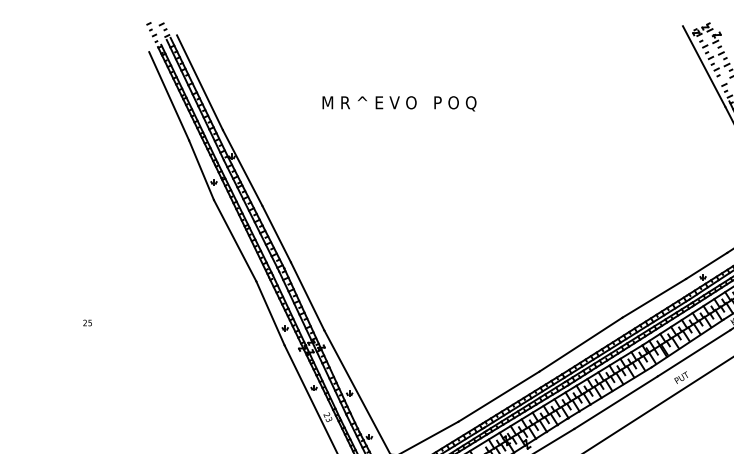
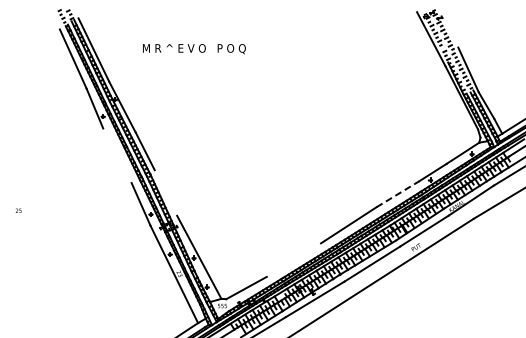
text: (399, 104) -> (194, 49), moved
line: (235, 240) -> (117, 155), removed
line: (306, 295) -> (165, 192), removed
line: (653, 298) -> (397, 194), solid -> dashed
line: (498, 395) -> (293, 259), removed

